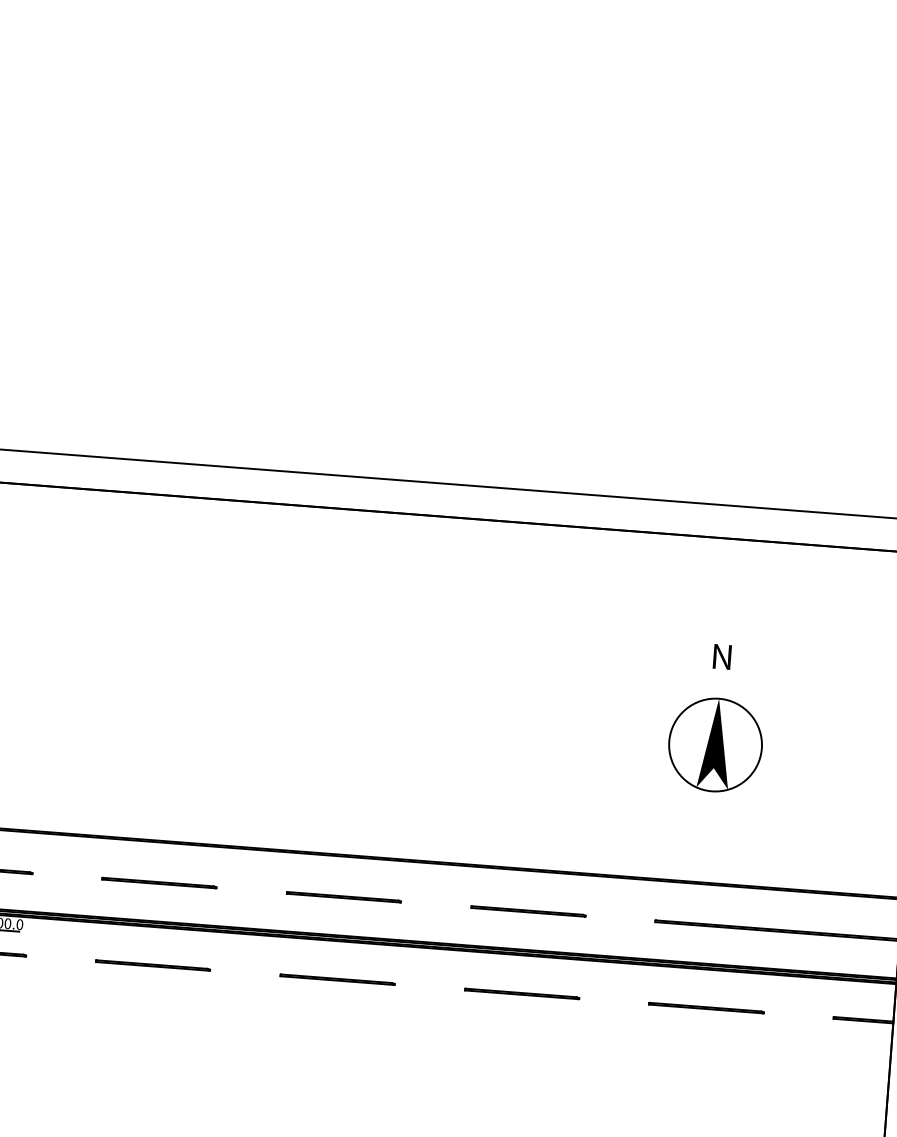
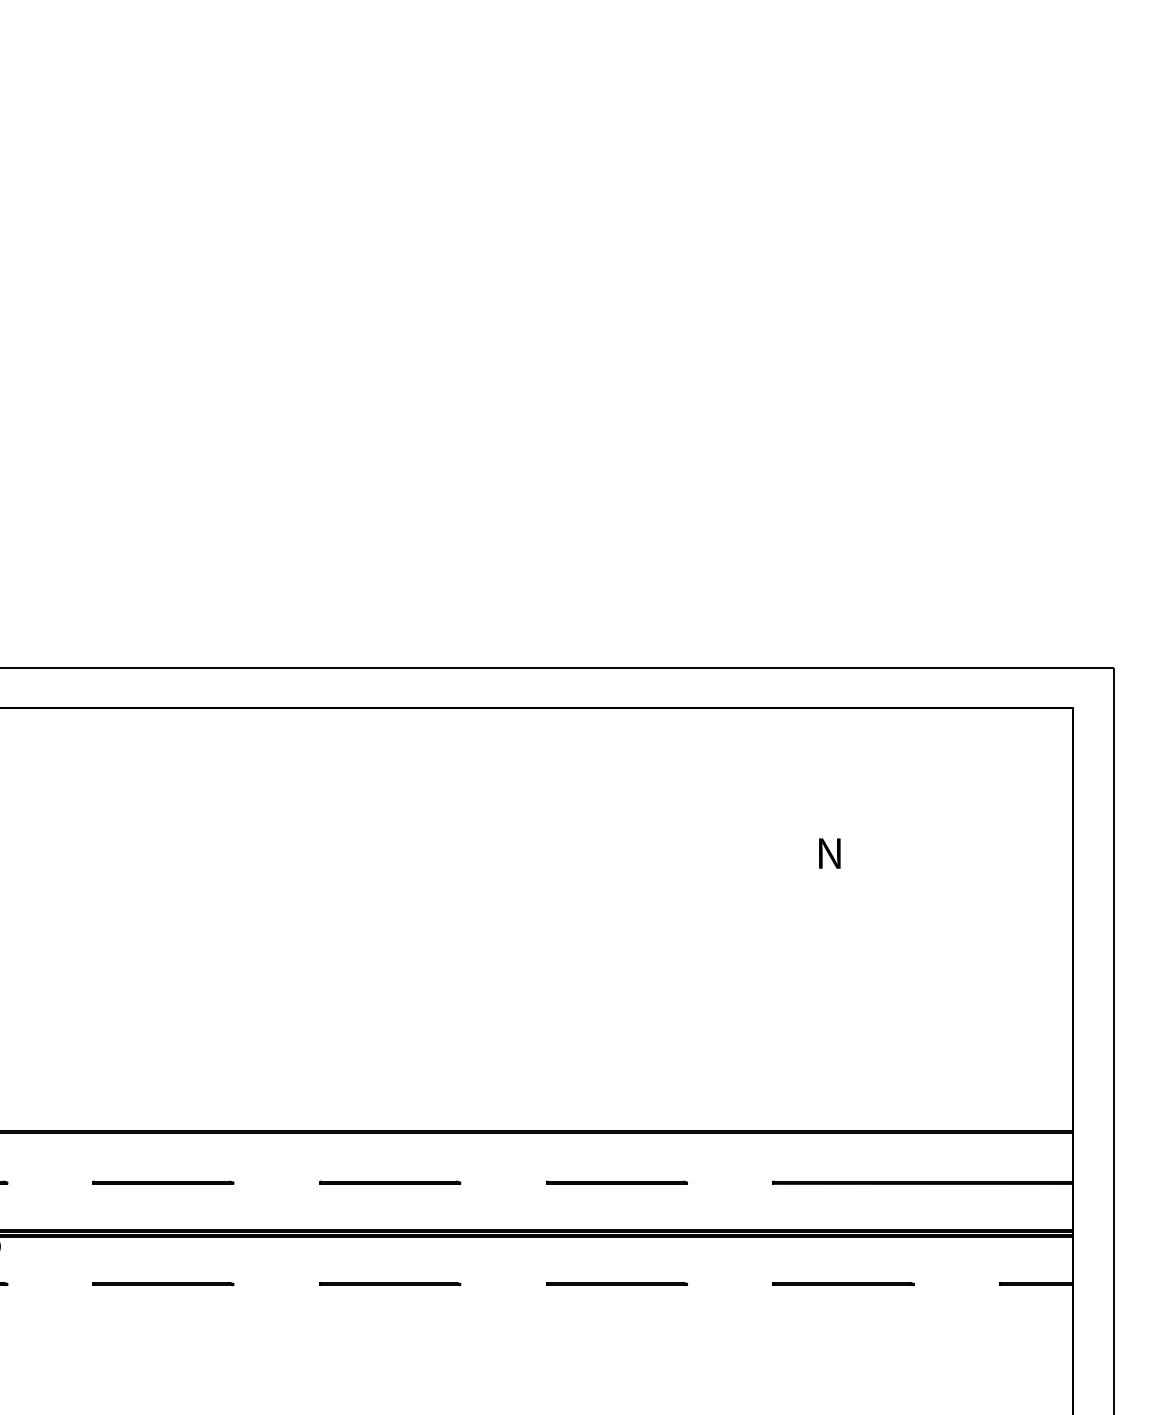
part: (715, 744) -> (829, 961), removed

